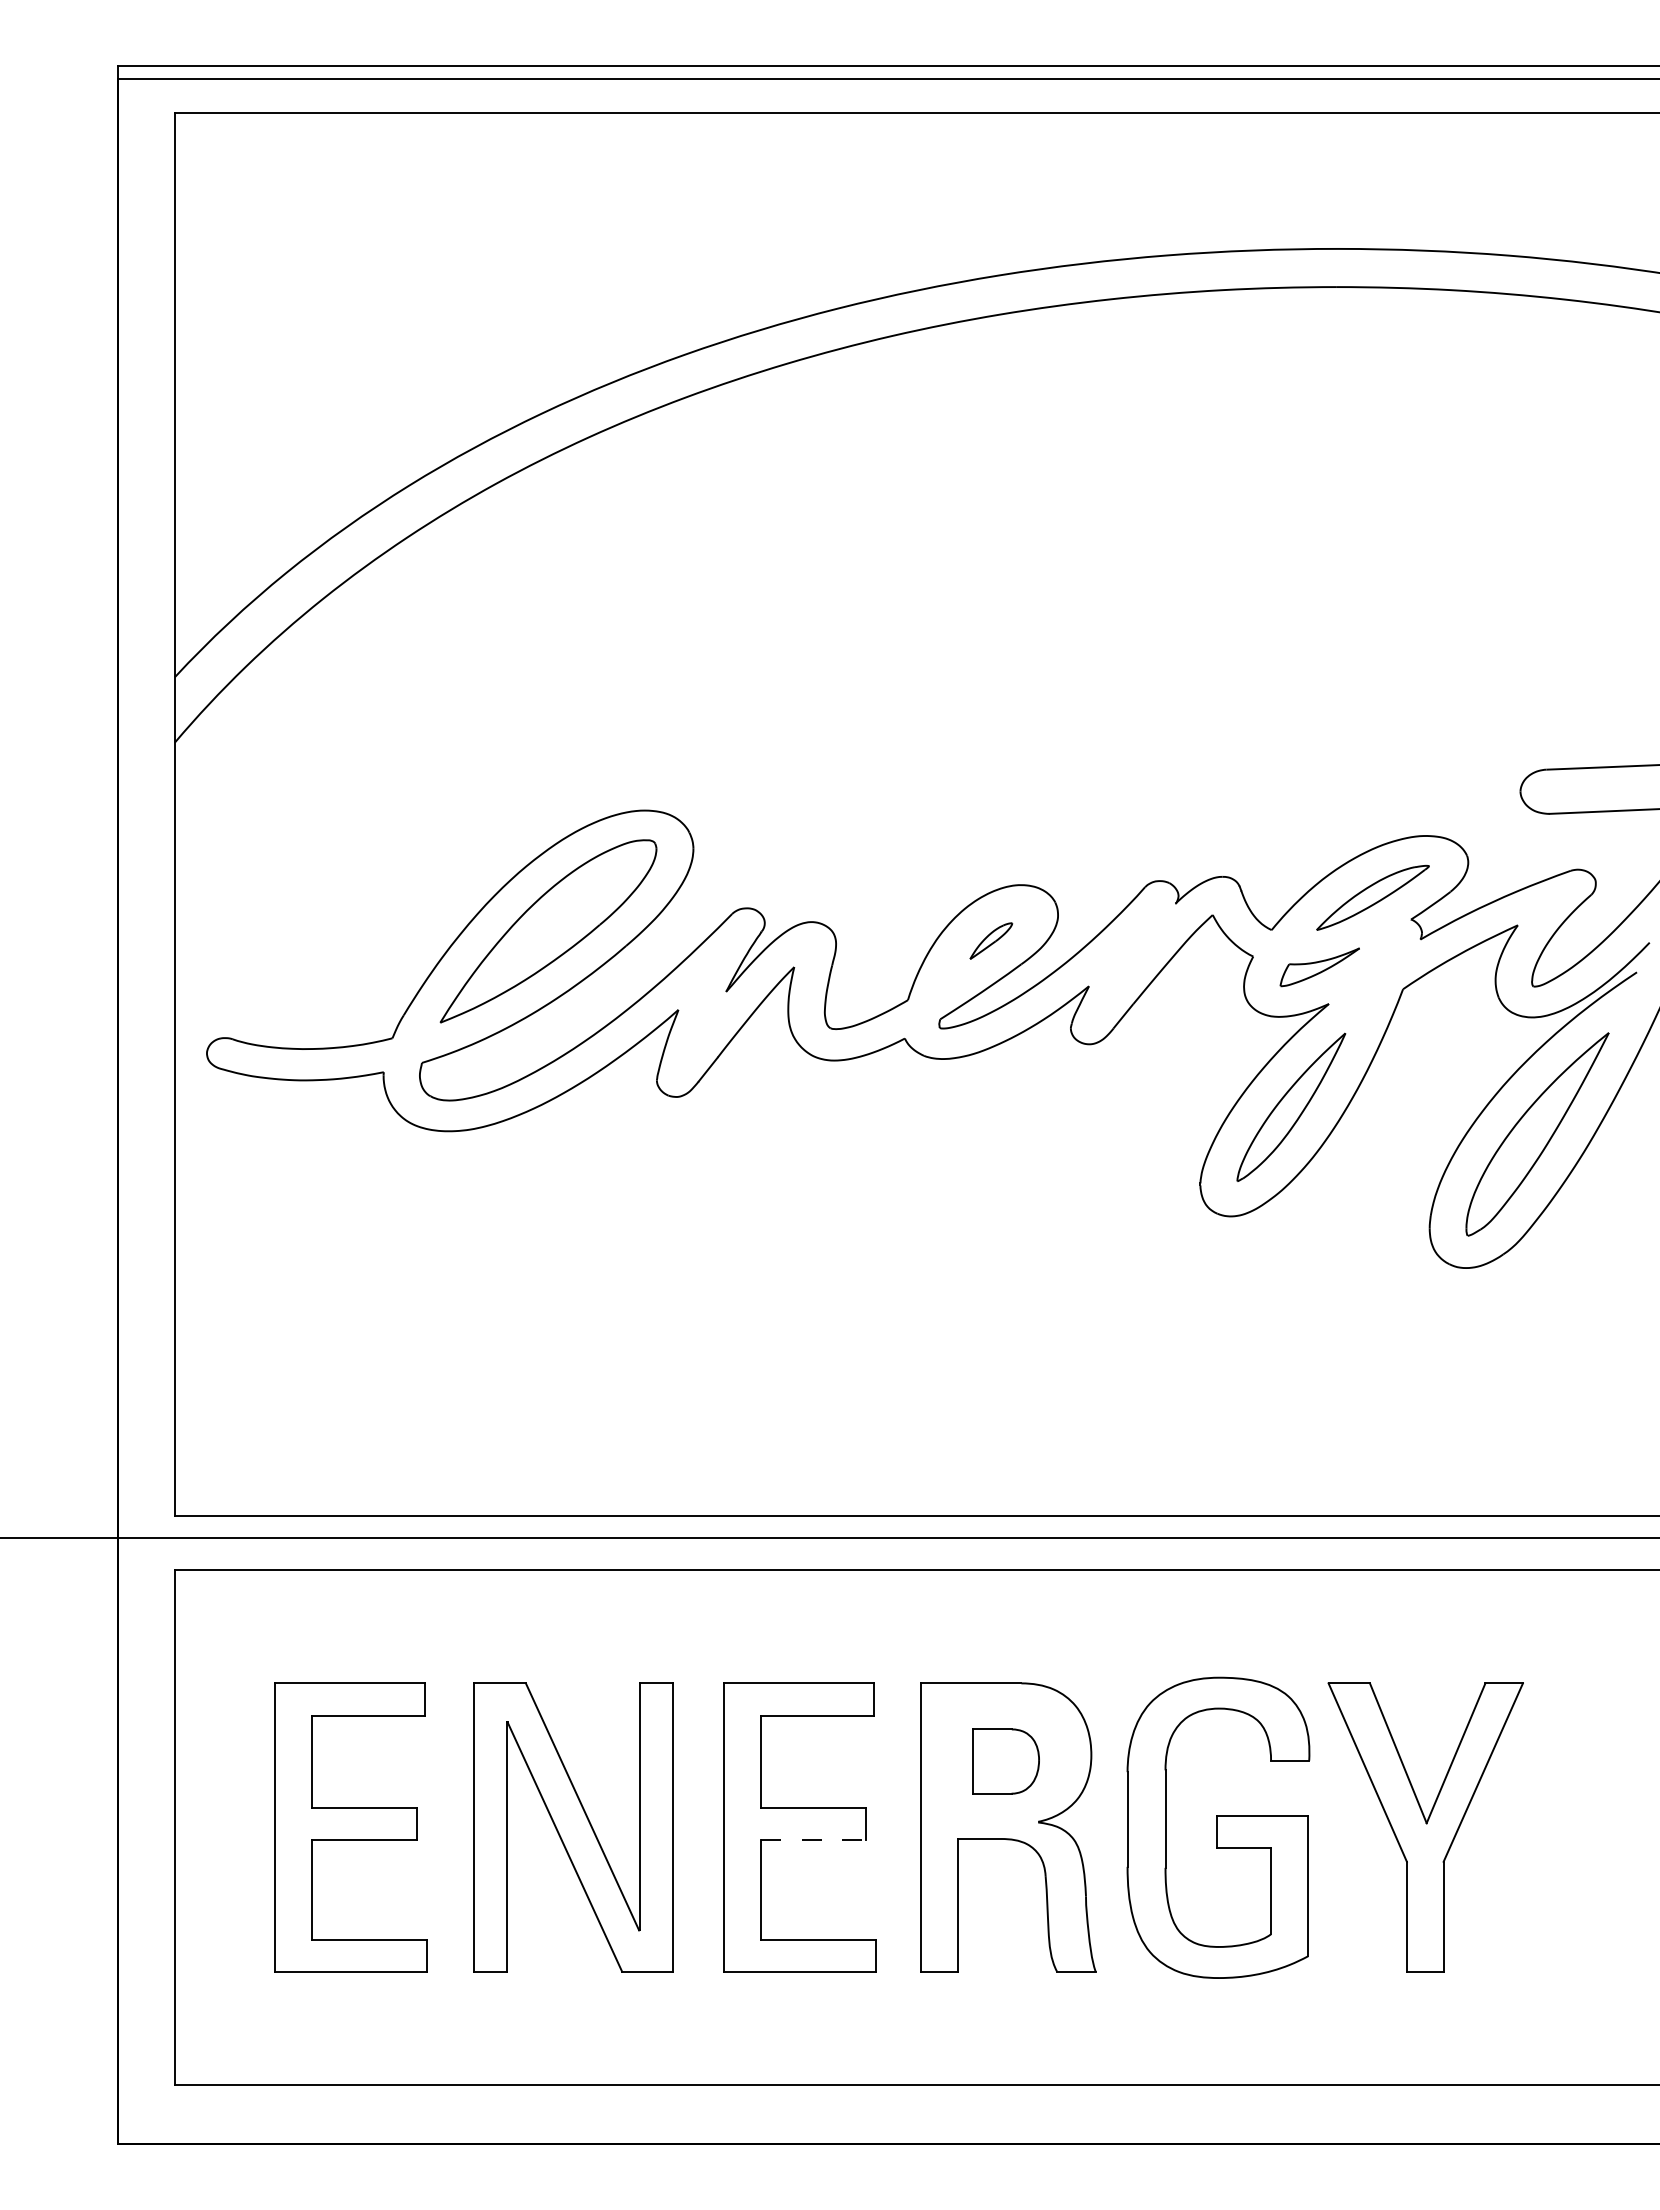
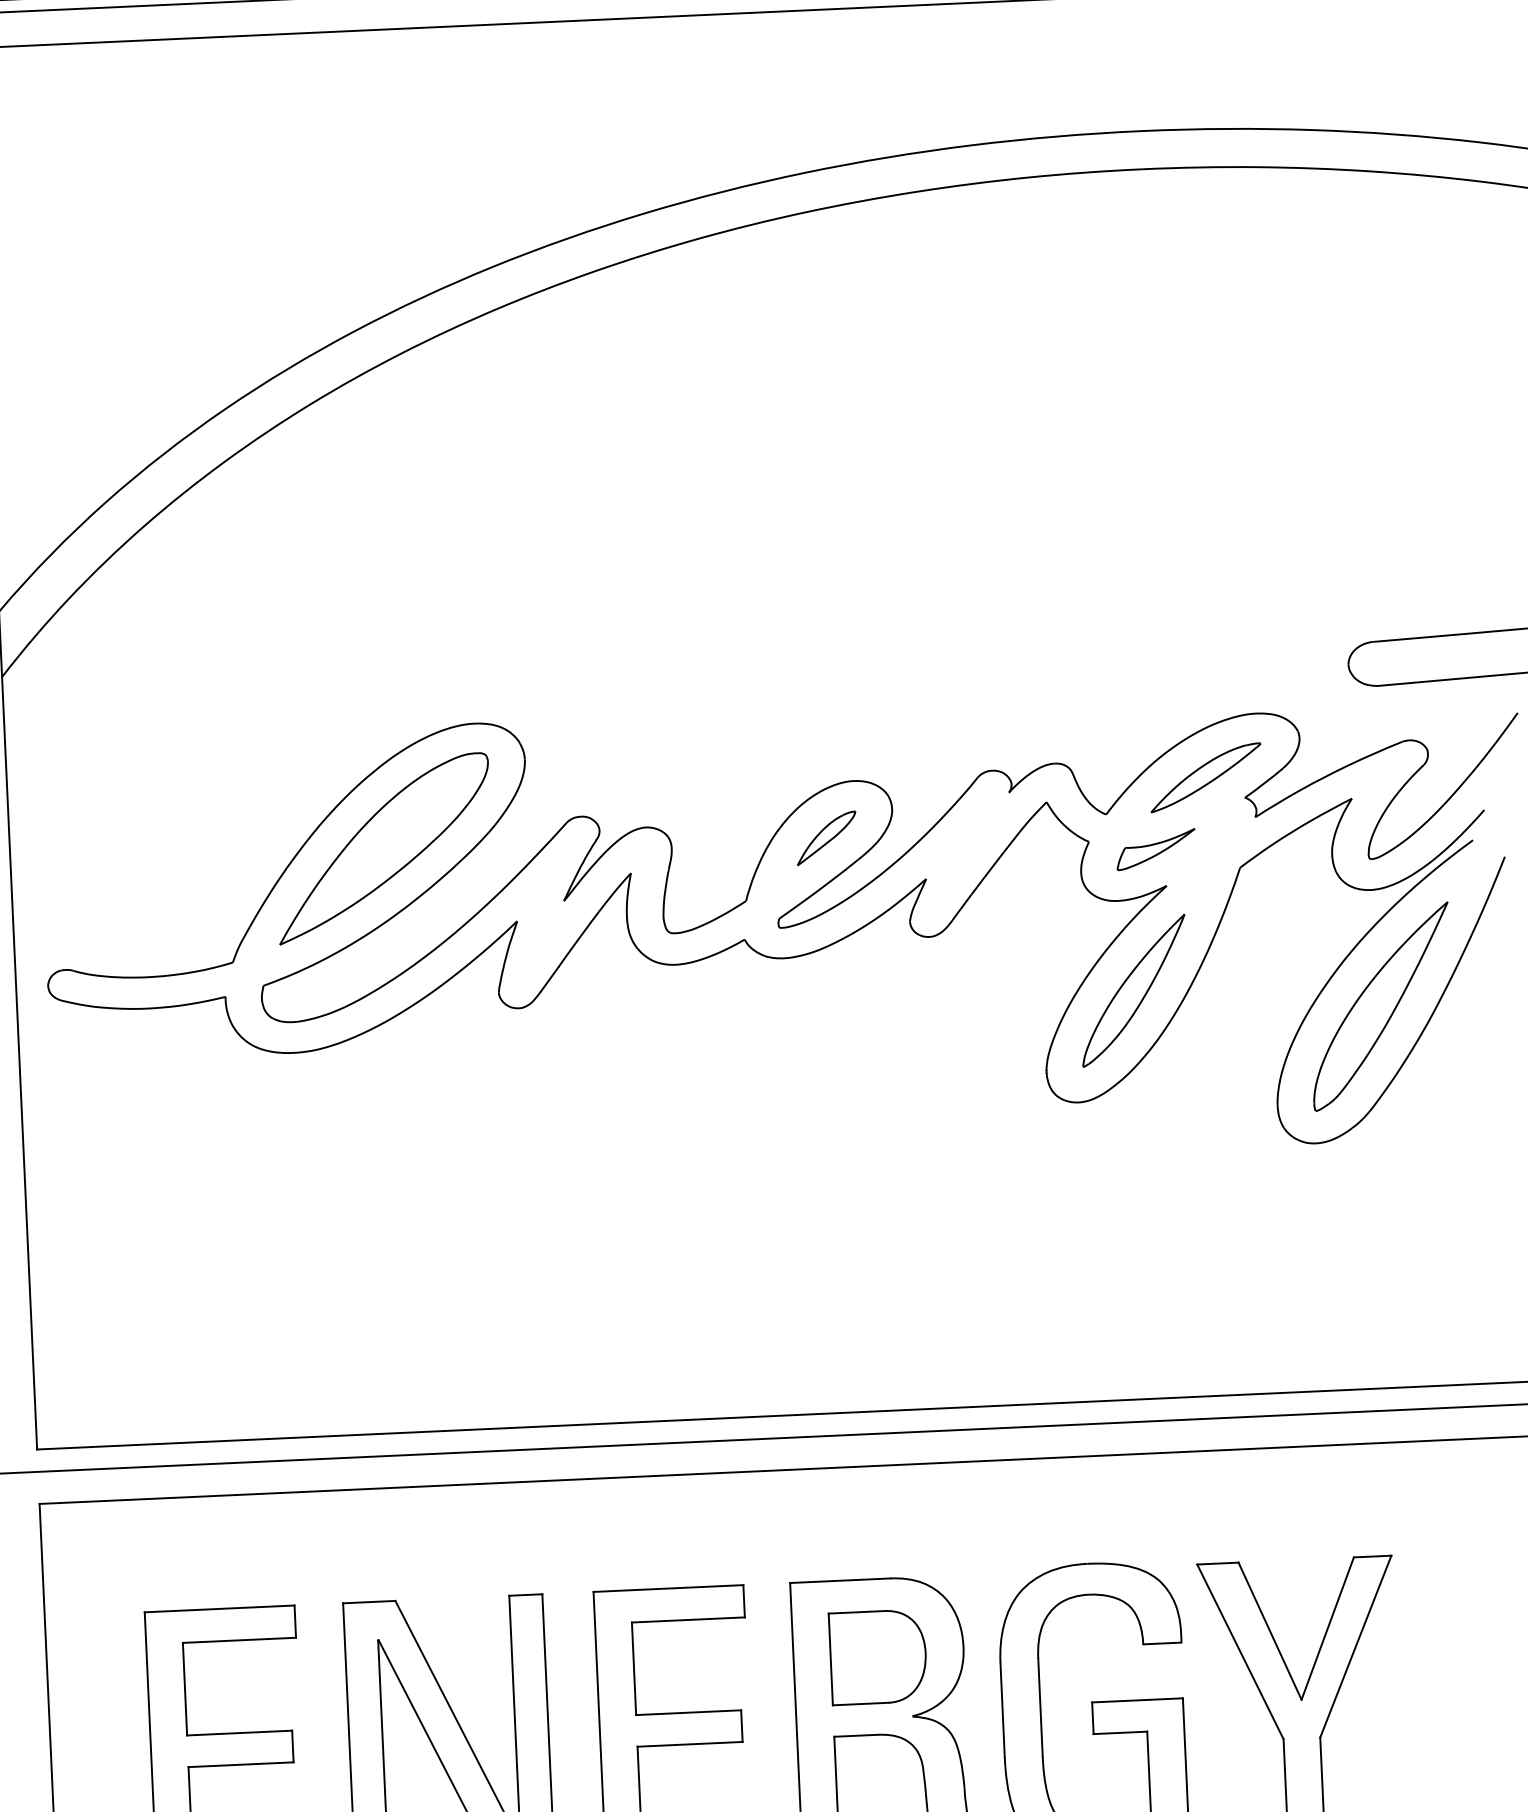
part: (991, 940) -> (826, 837), size x1.43
part: (1005, 1761) -> (878, 1657), size x1.43
line: (813, 1840) -> (689, 1744), dashed -> solid

